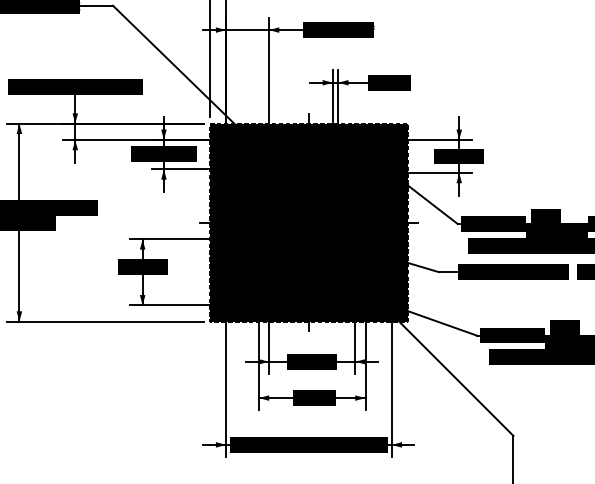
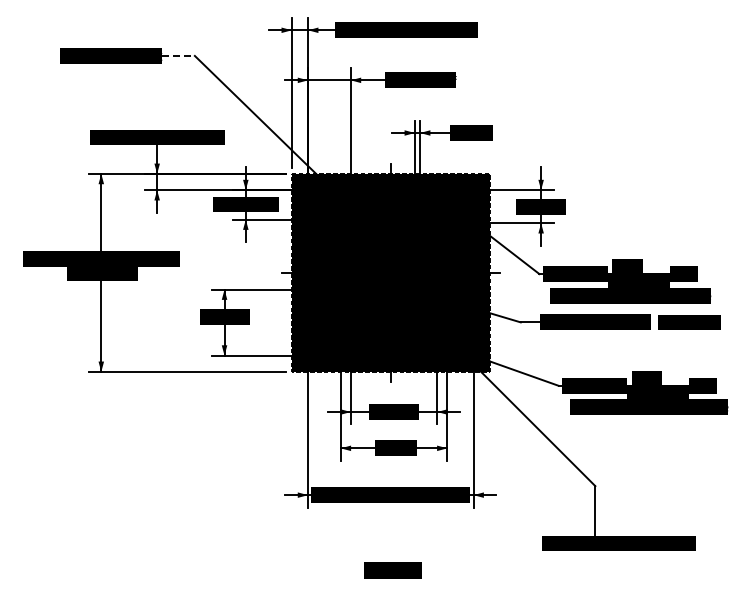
line: (97, 5) -> (179, 55), solid -> dashed

